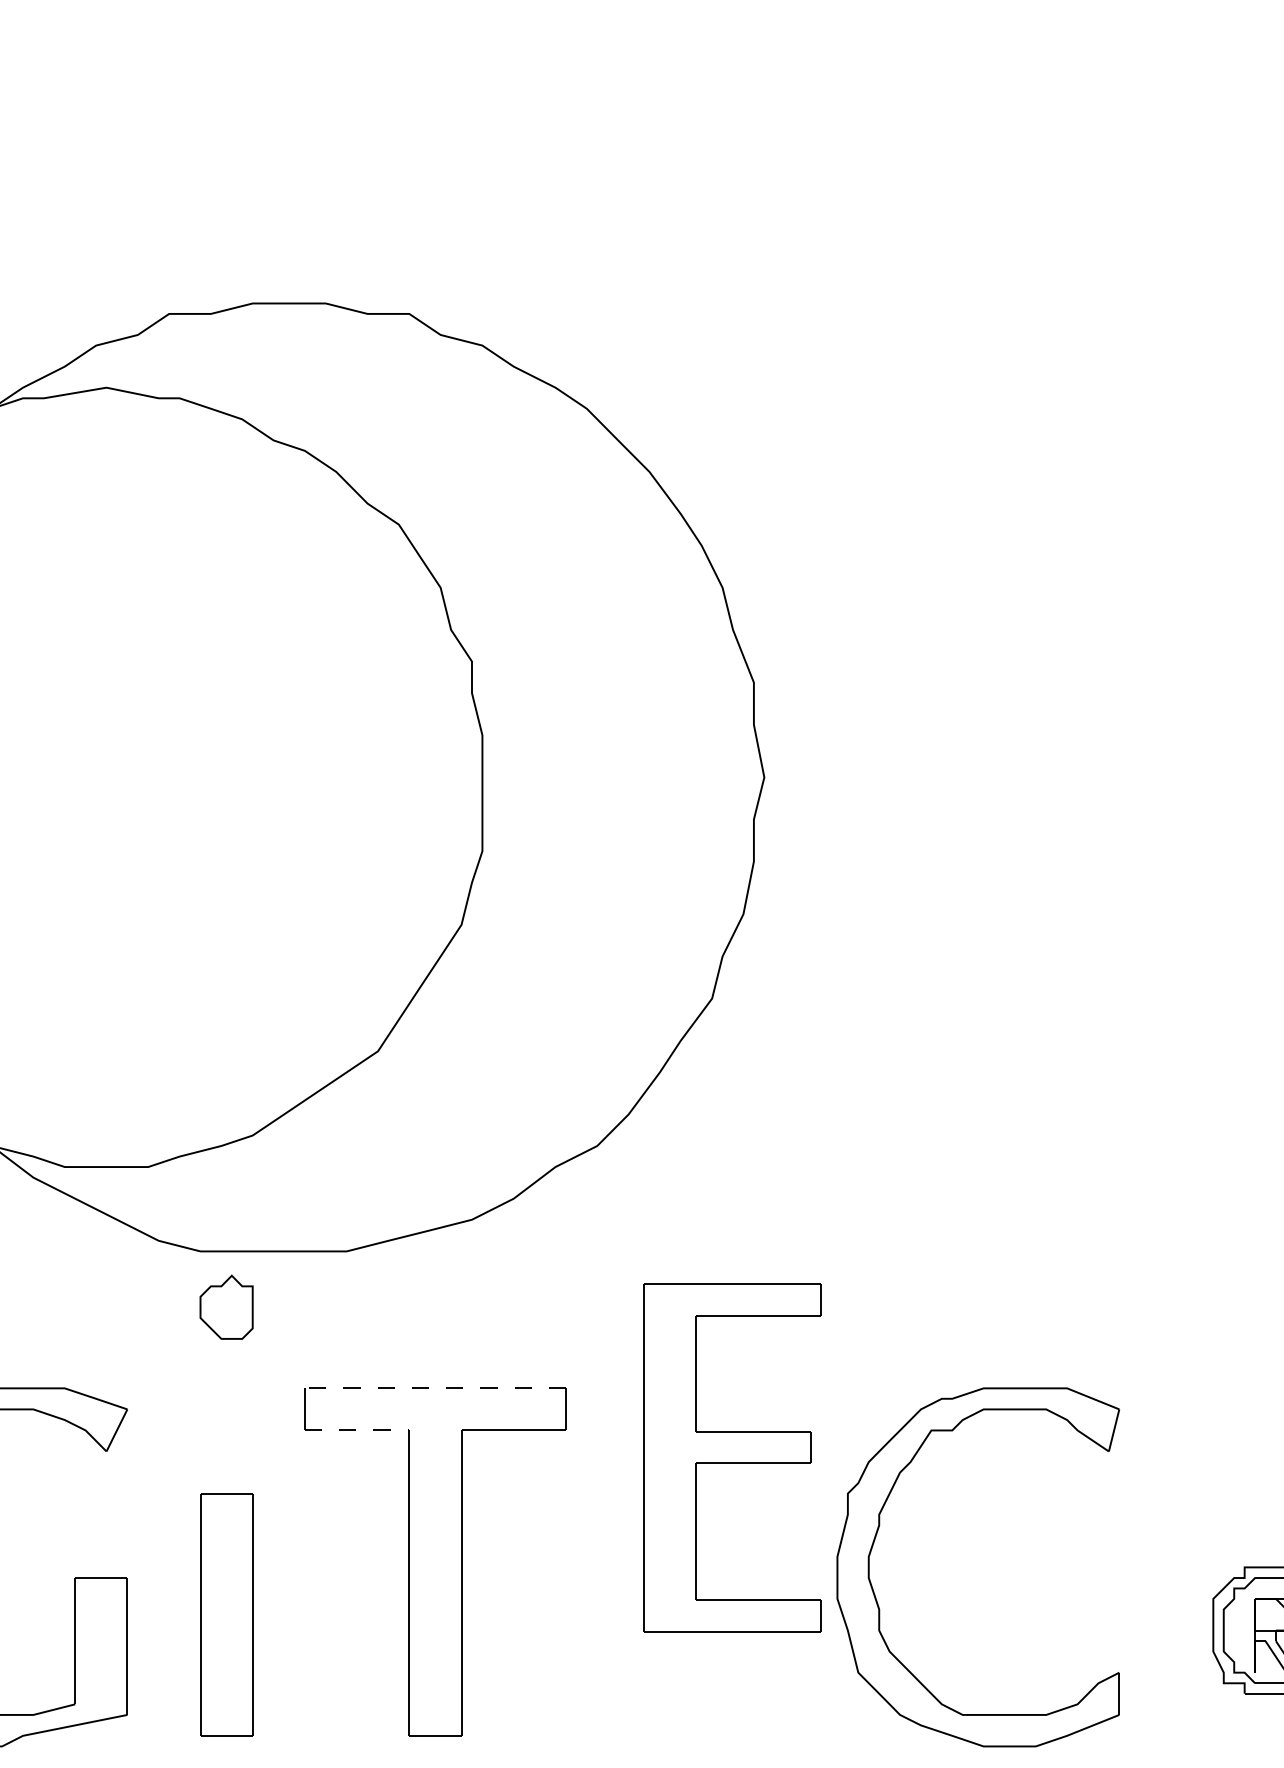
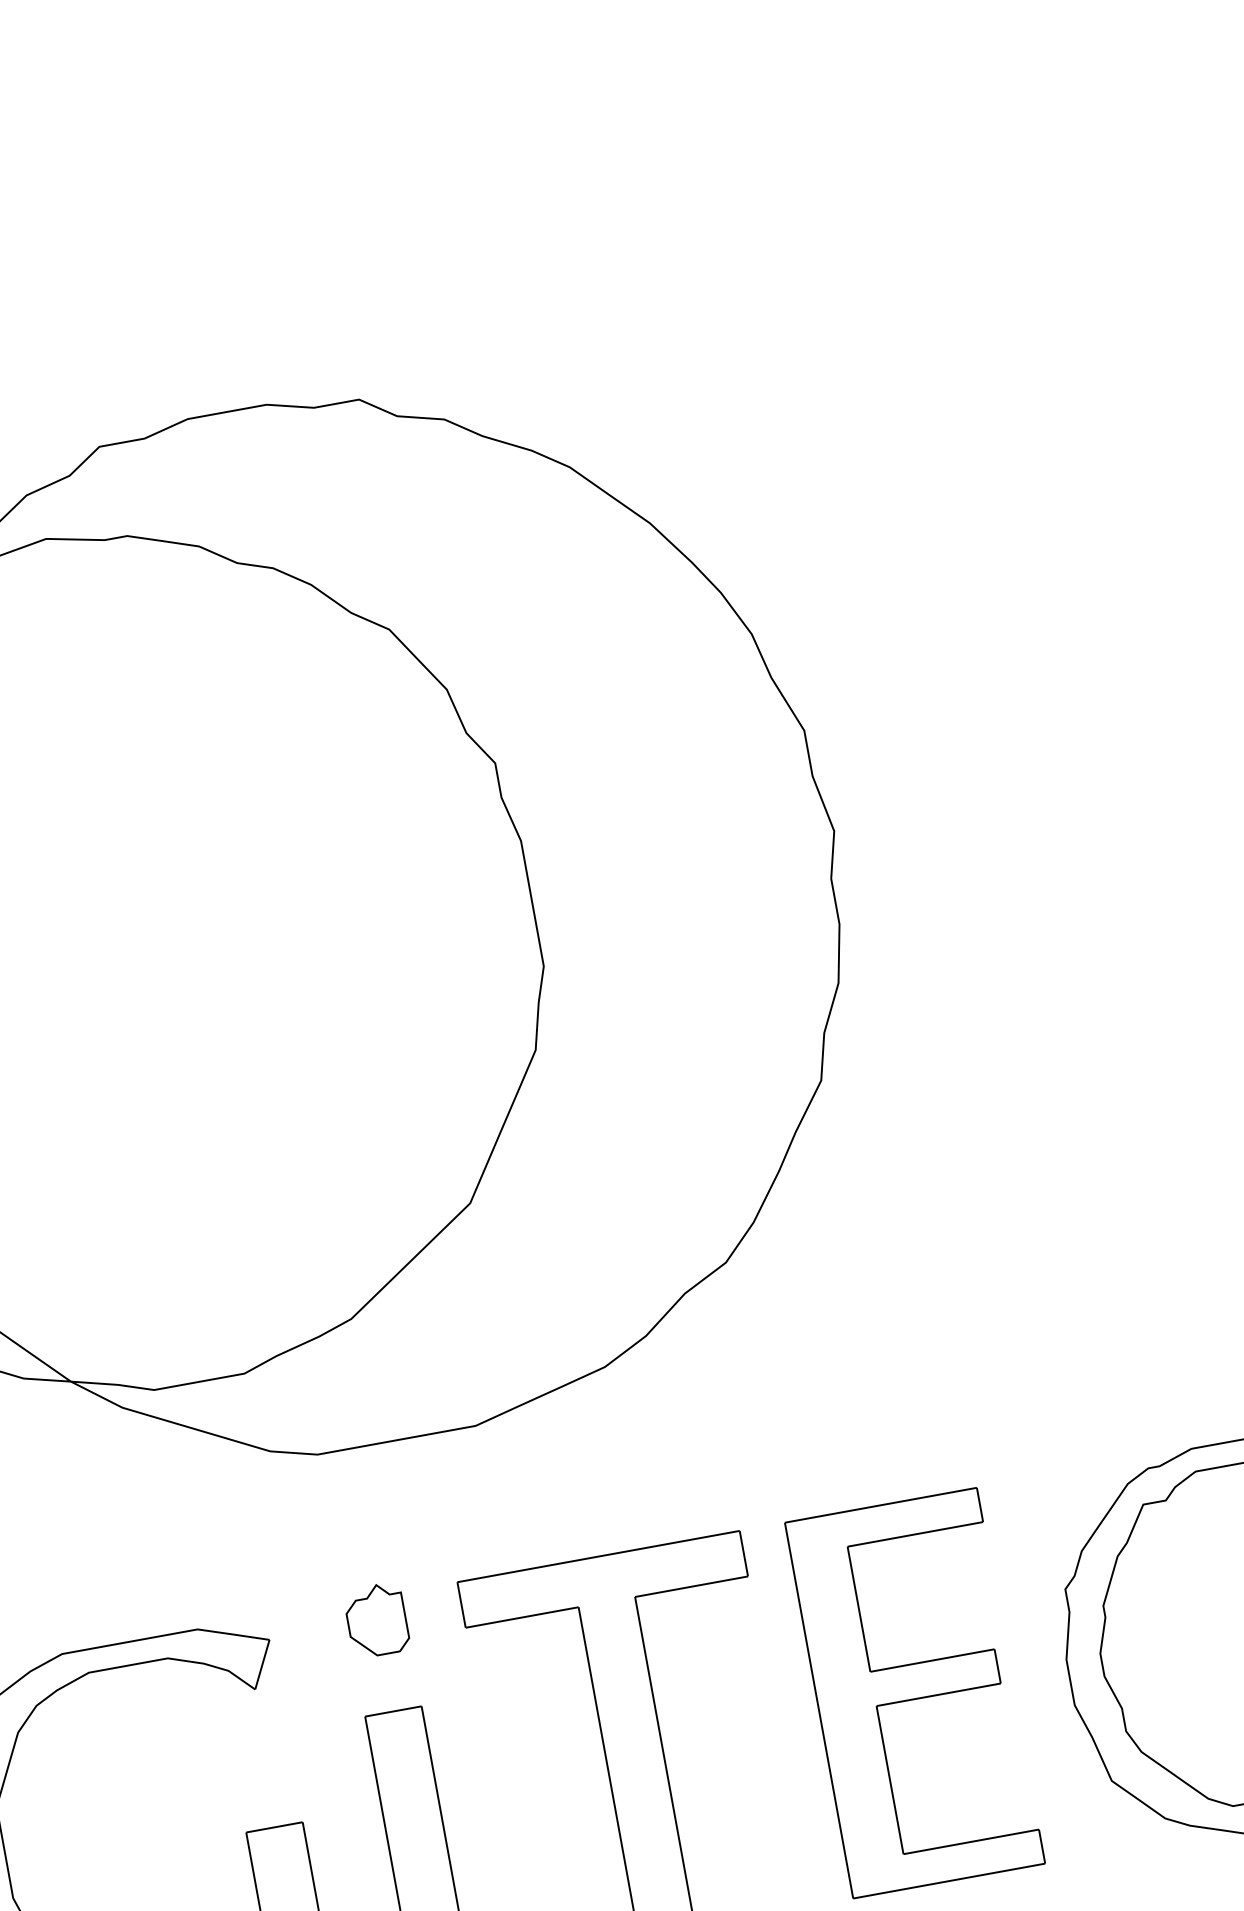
part: (226, 1306) -> (376, 1619), moved
line: (435, 1388) -> (598, 1556), dashed -> solid
line: (357, 1430) -> (522, 1617), dashed -> solid
part: (732, 1457) -> (914, 1692), moved

